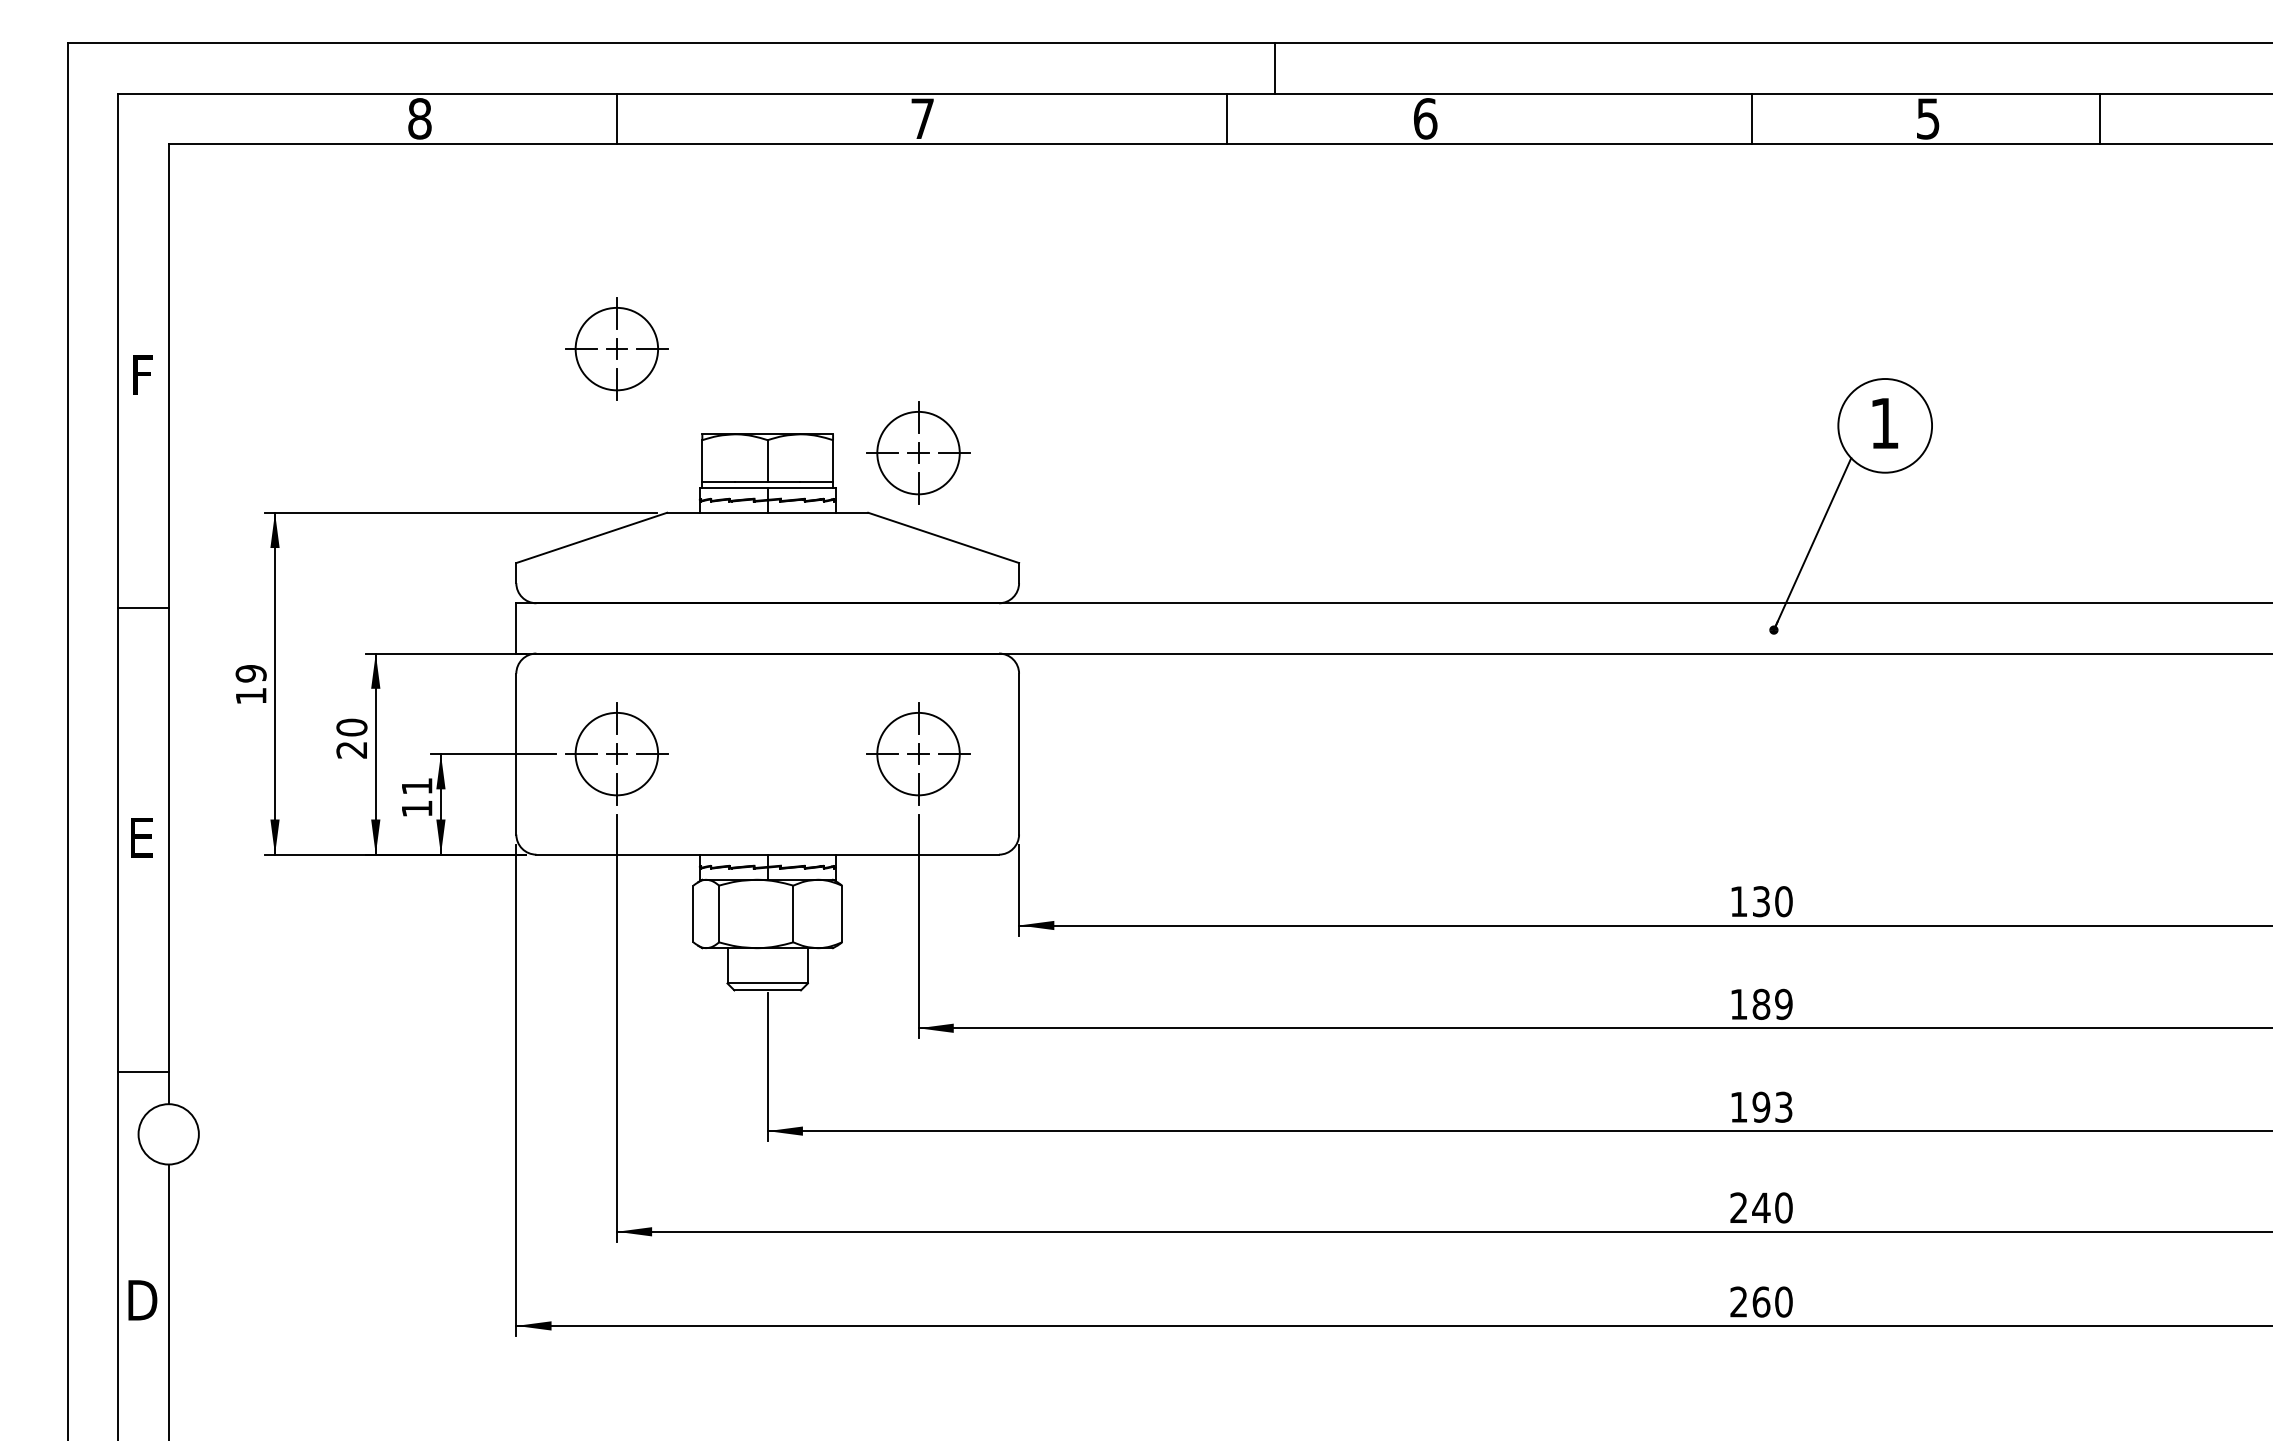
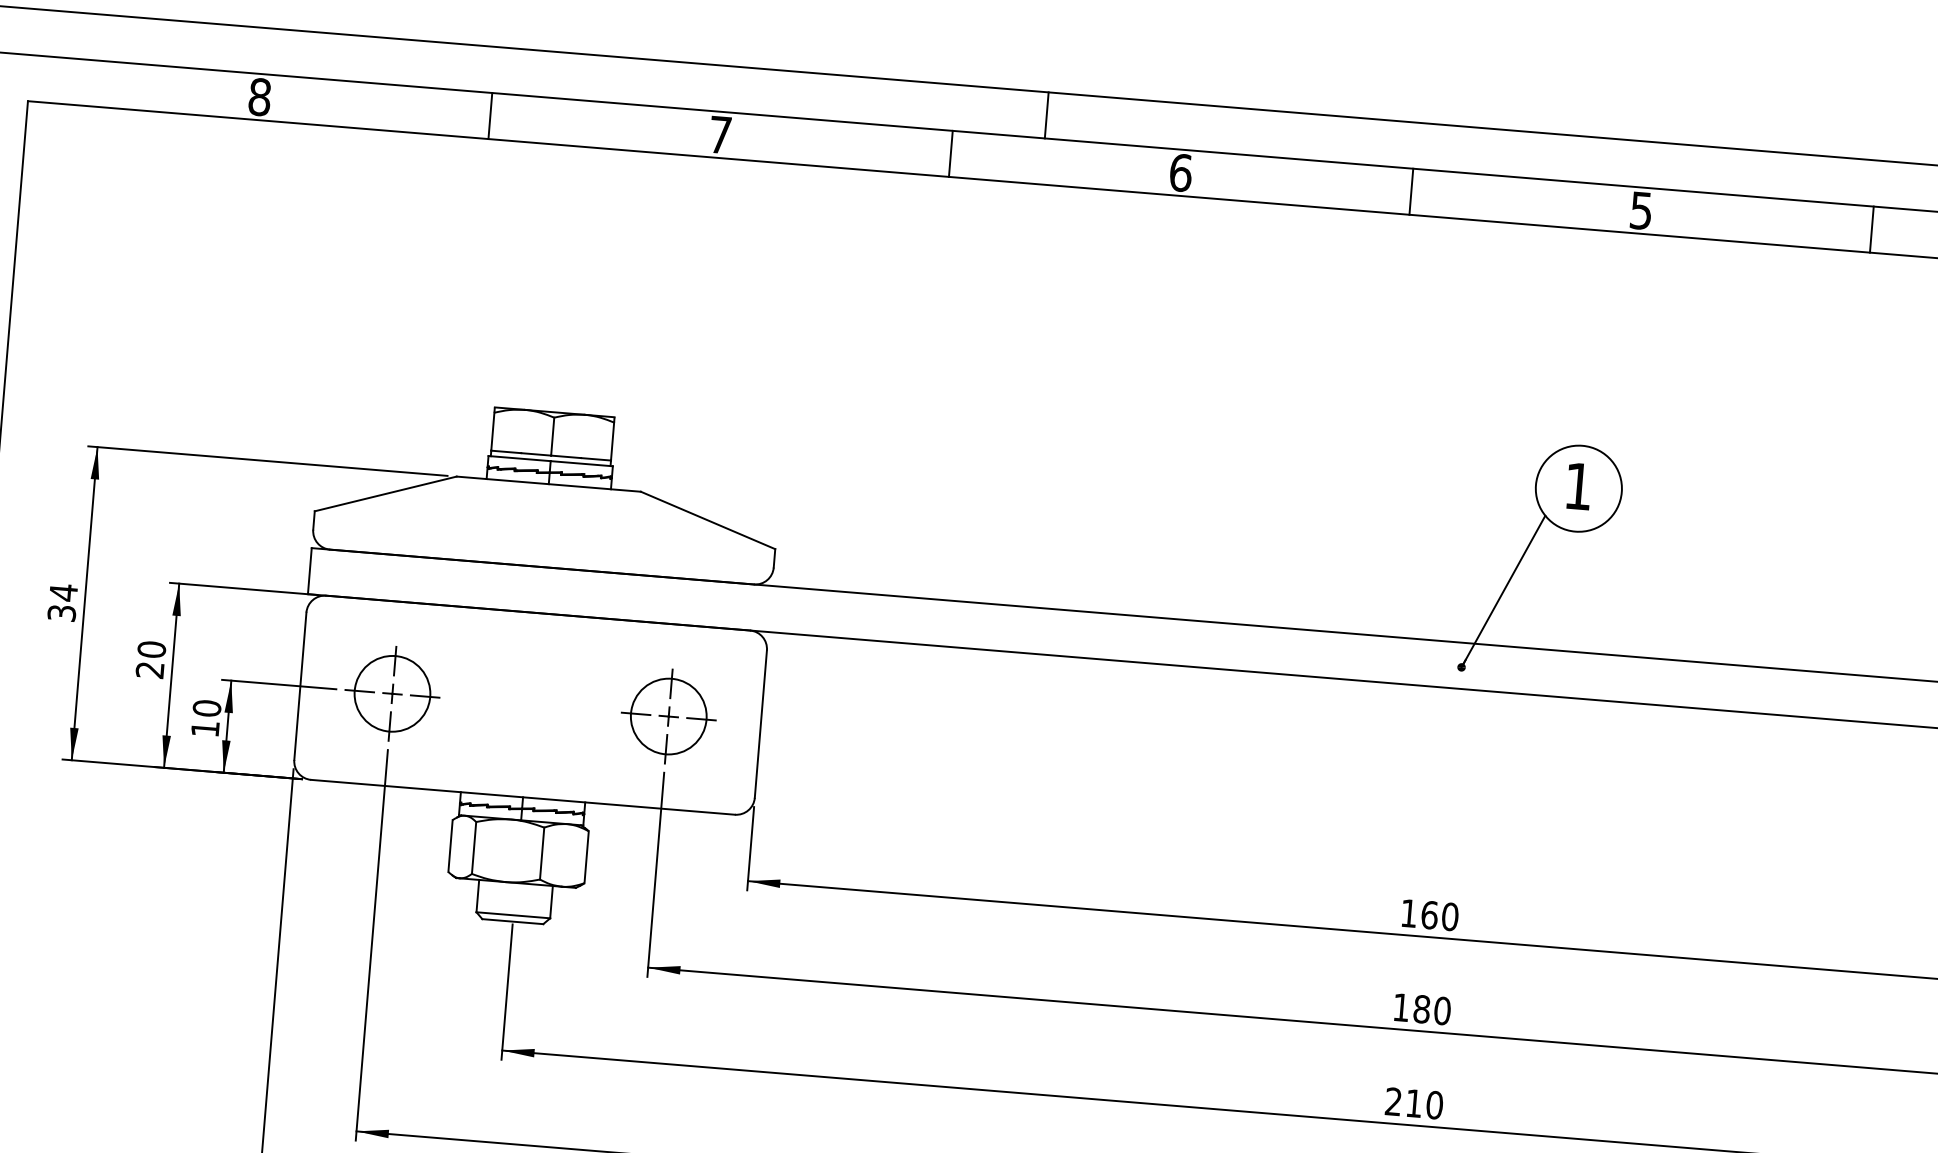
line: (616, 118) -> (490, 115), moved
line: (1227, 118) -> (951, 153), moved
line: (1752, 118) -> (1411, 191), moved
line: (2099, 118) -> (1871, 229), moved
part: (616, 348) -> (422, 322), removed
part: (918, 452) -> (691, 440), removed
text: (250, 684) -> (62, 602), 19 -> 34
text: (416, 786) -> (206, 708), 11 -> 10
text: (1761, 901) -> (1429, 915), 130 -> 160
text: (1783, 1004) -> (1442, 1011), 189 -> 180
text: (1761, 1106) -> (1414, 1102), 193 -> 210

